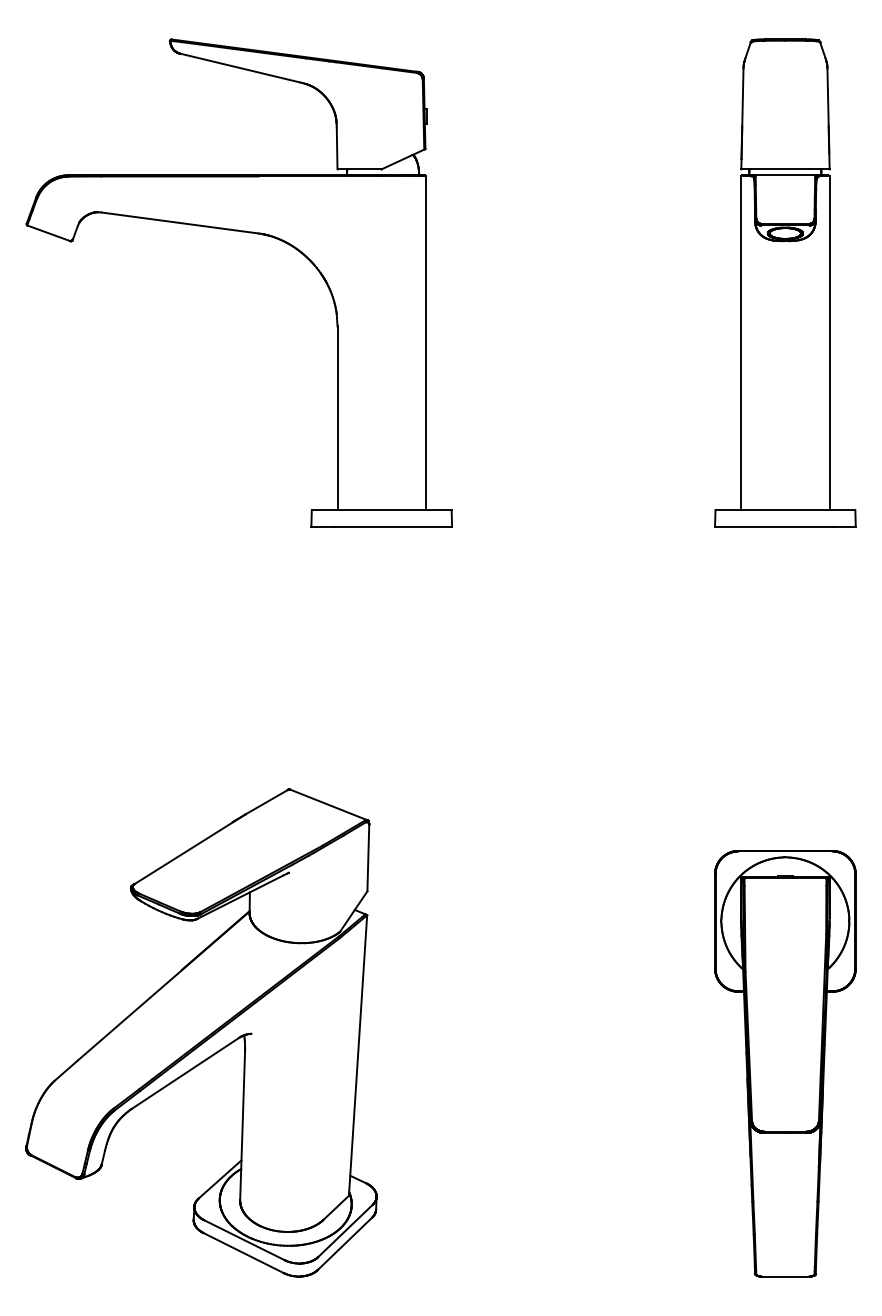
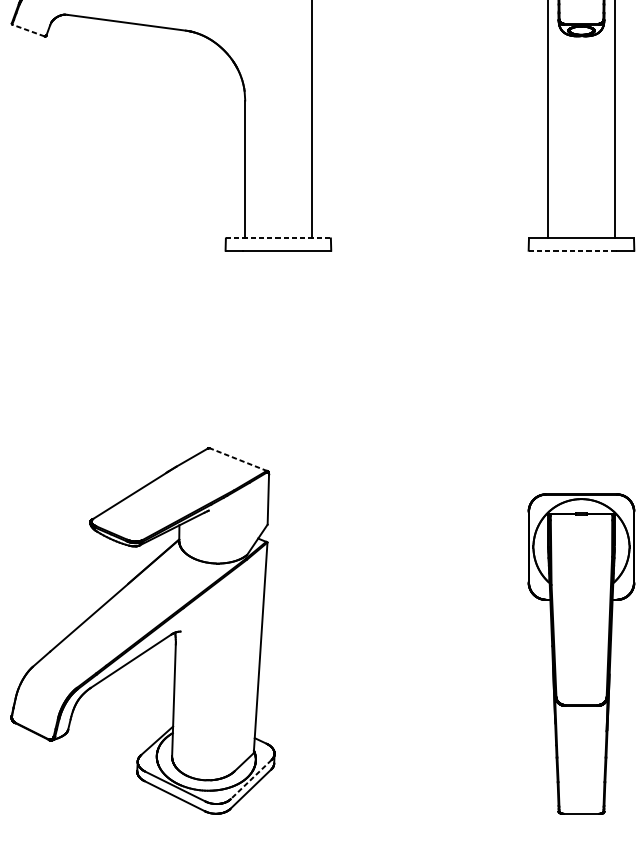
line: (48, 233) -> (28, 30), solid -> dashed
line: (381, 510) -> (278, 238), solid -> dashed
line: (773, 526) -> (572, 250), solid -> dashed
line: (328, 804) -> (238, 459), solid -> dashed
line: (345, 1230) -> (251, 779), solid -> dashed

